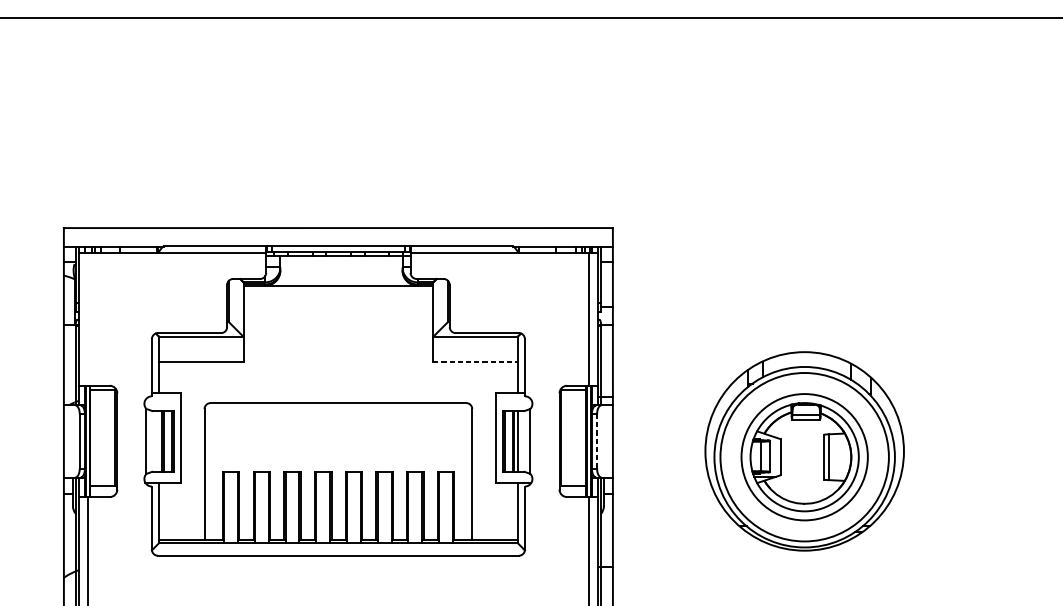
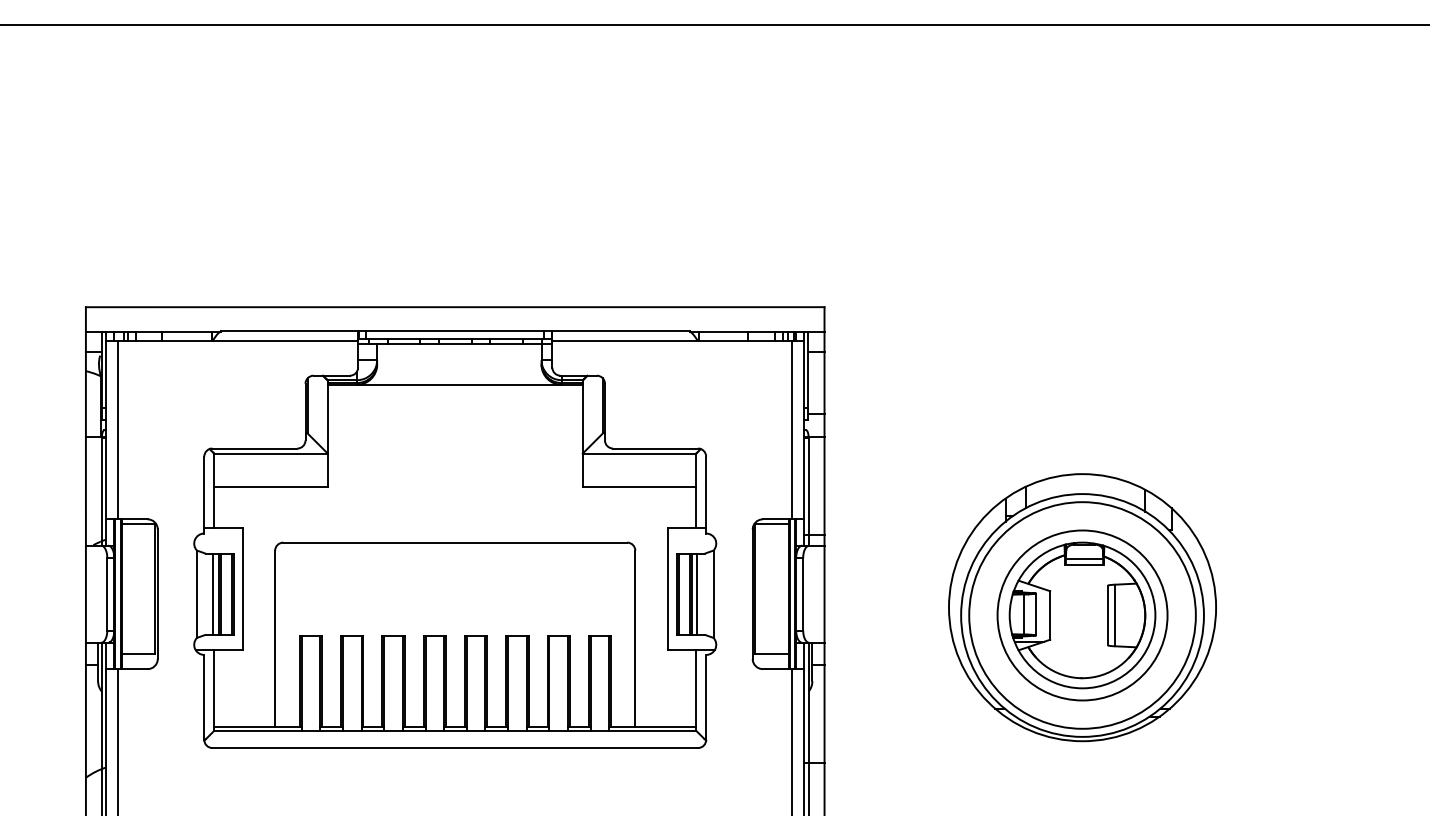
line: (88, 319) -> (118, 430), added
line: (475, 362) -> (639, 487), dashed -> solid
line: (158, 440) -> (213, 593), added
line: (597, 440) -> (803, 593), dashed -> solid

